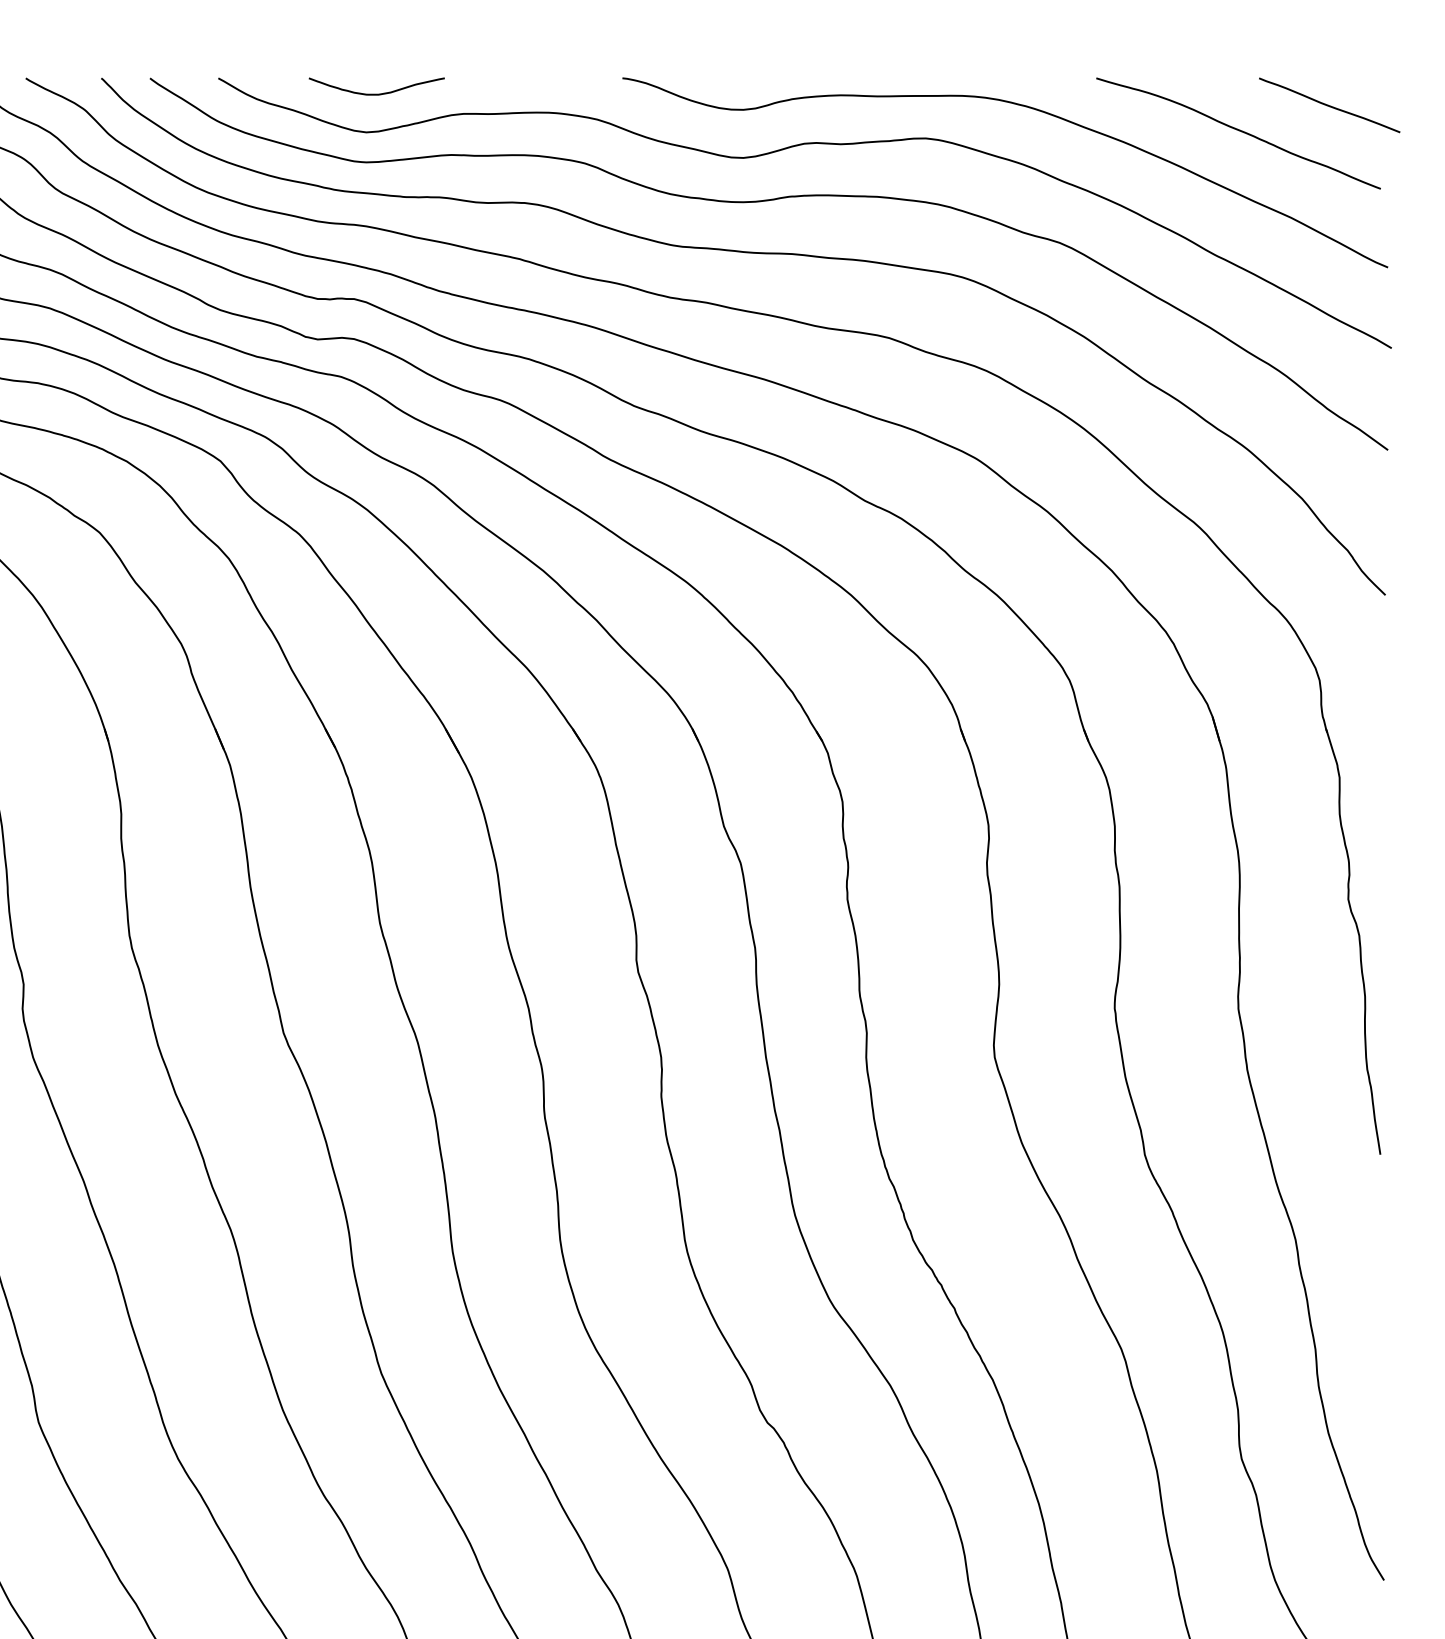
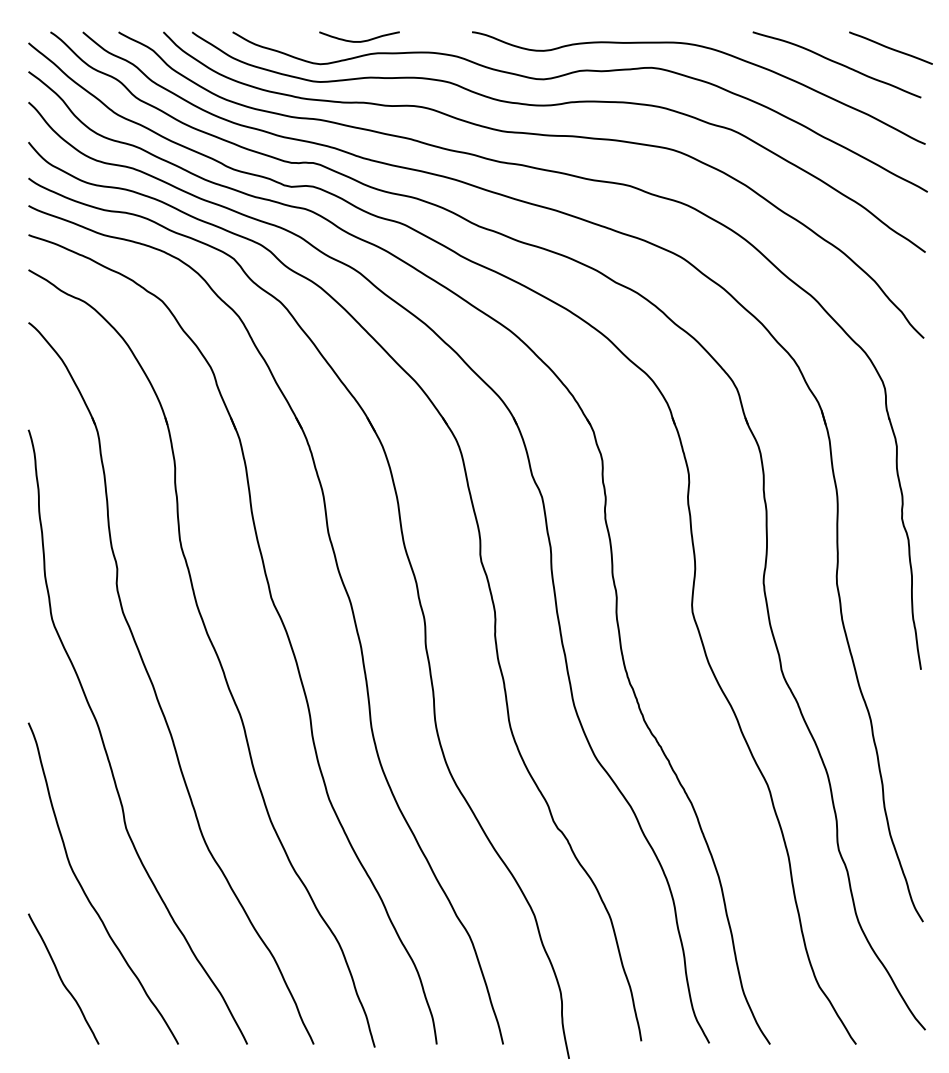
curve: (380, 92) -> (361, 40), moved

